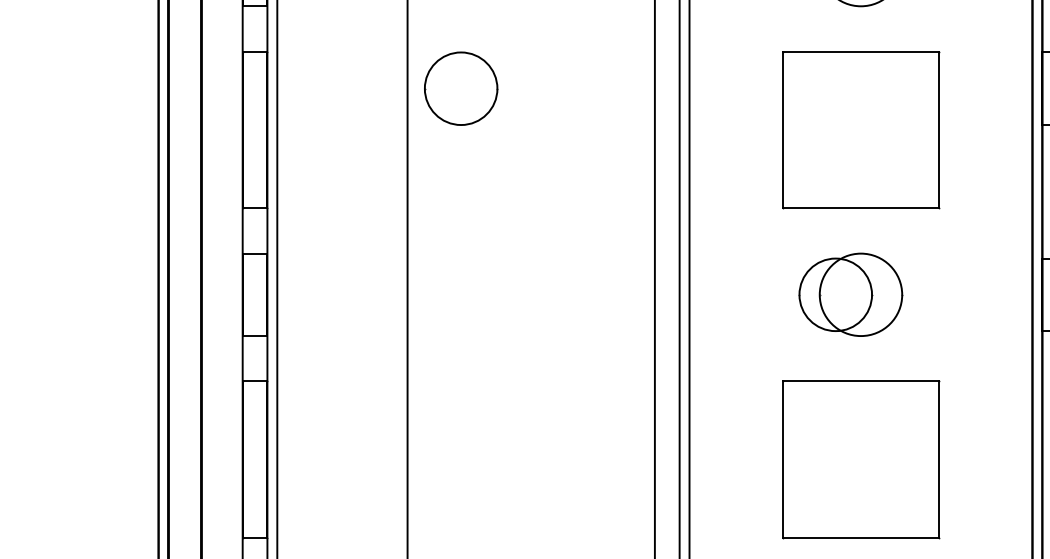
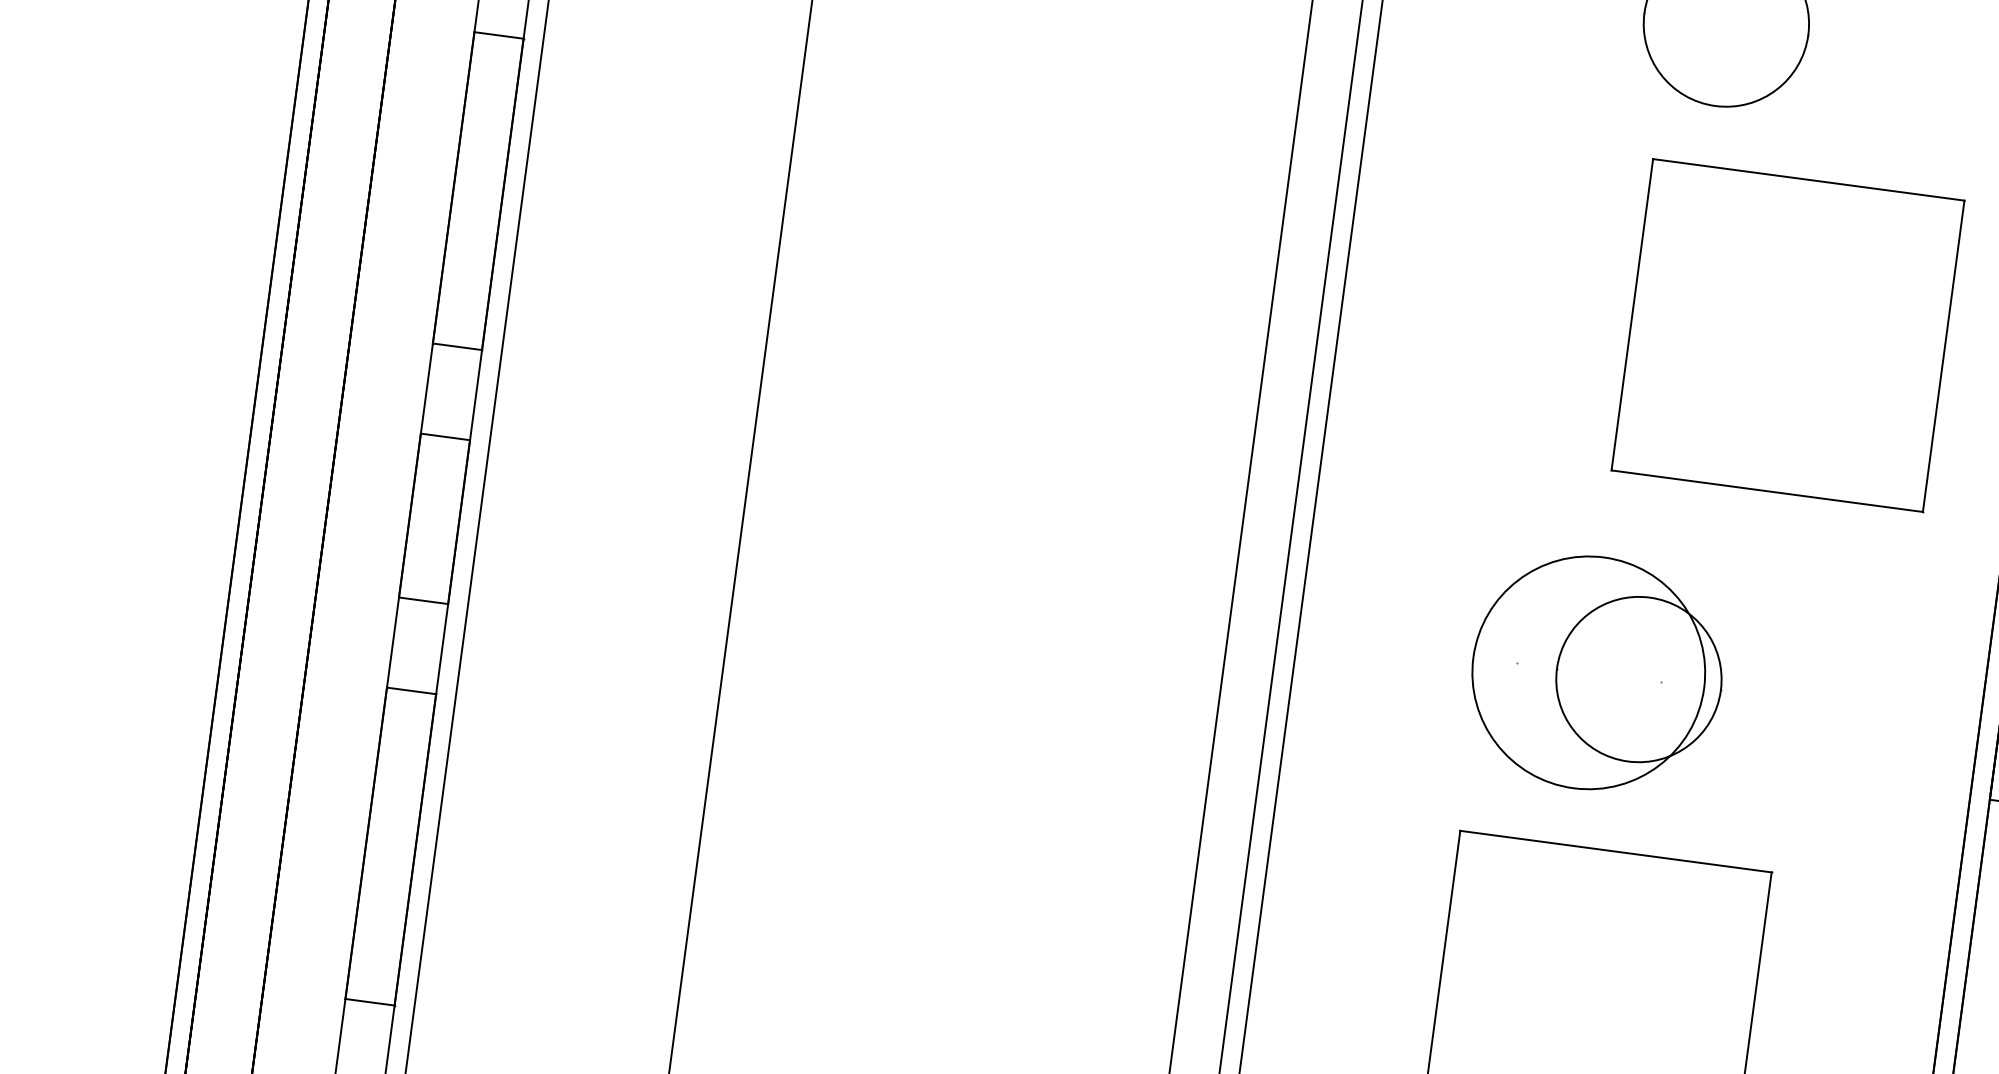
circle: (461, 88) -> (899, 163), removed
part: (861, 130) -> (1788, 336), moved
circle: (835, 294) -> (1588, 672), size x1.6

